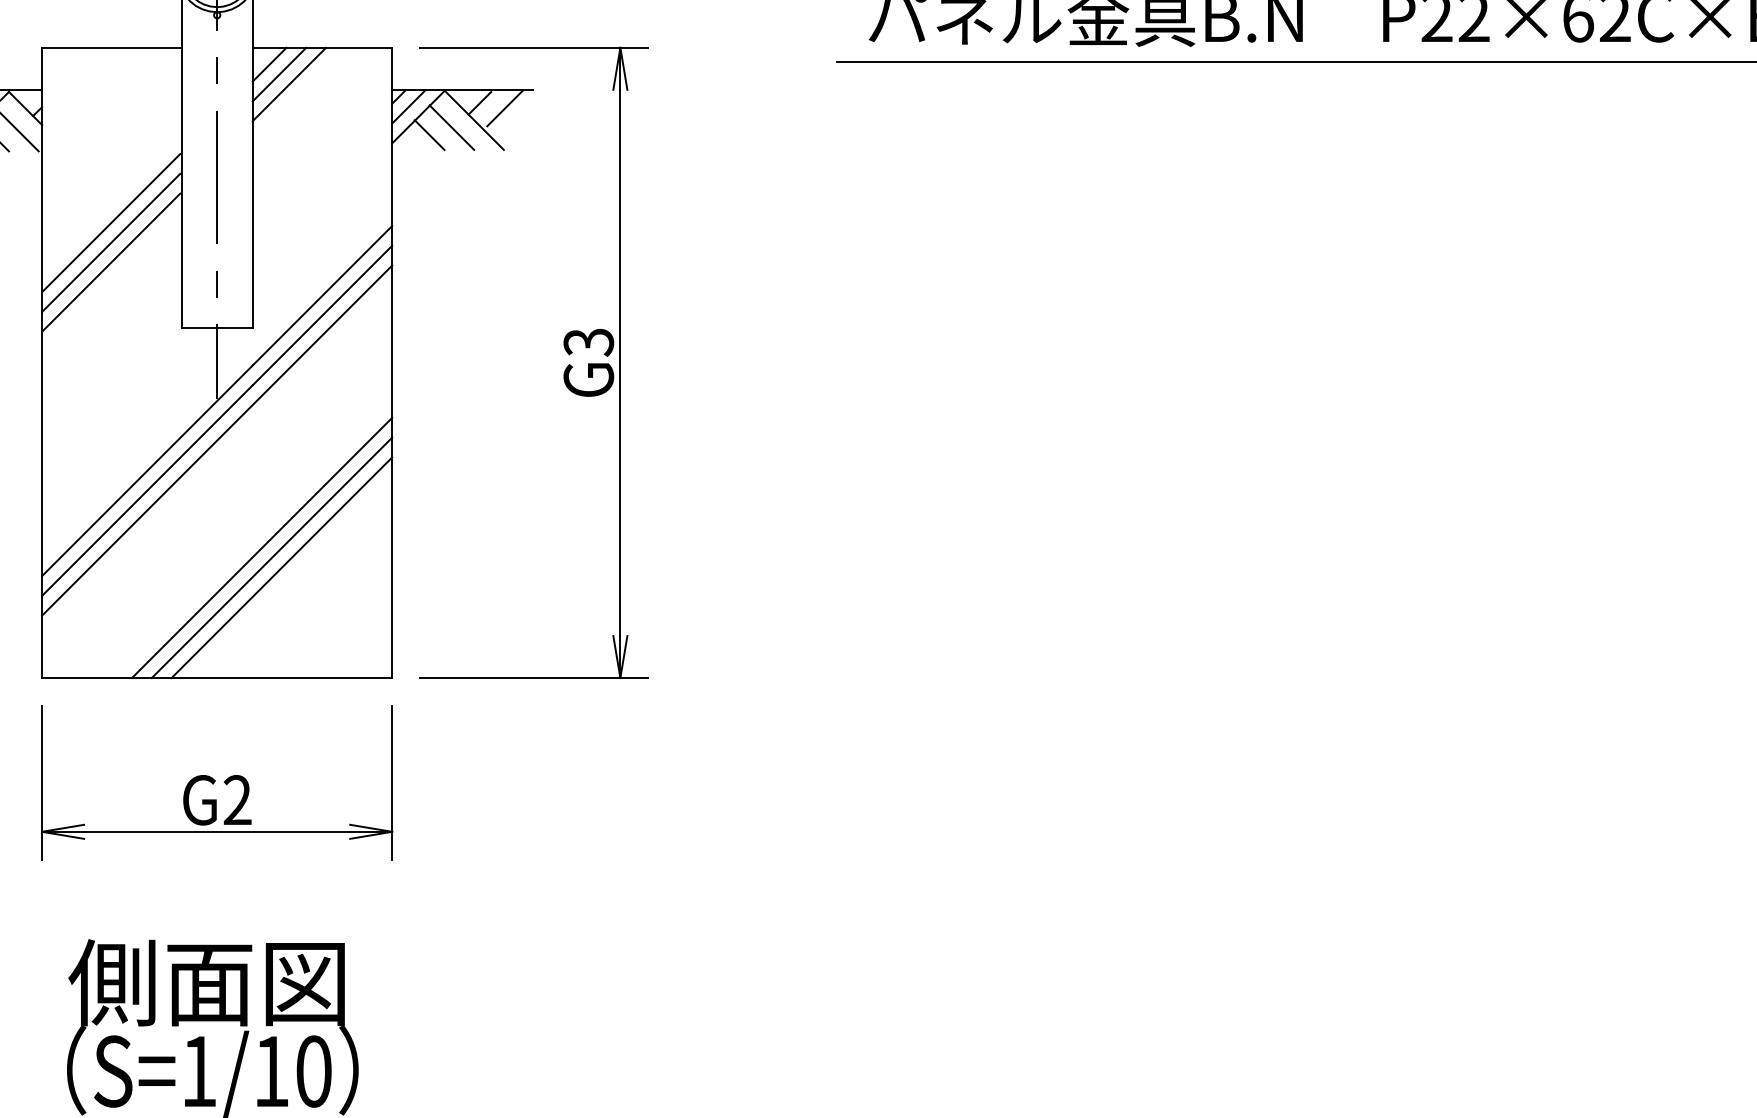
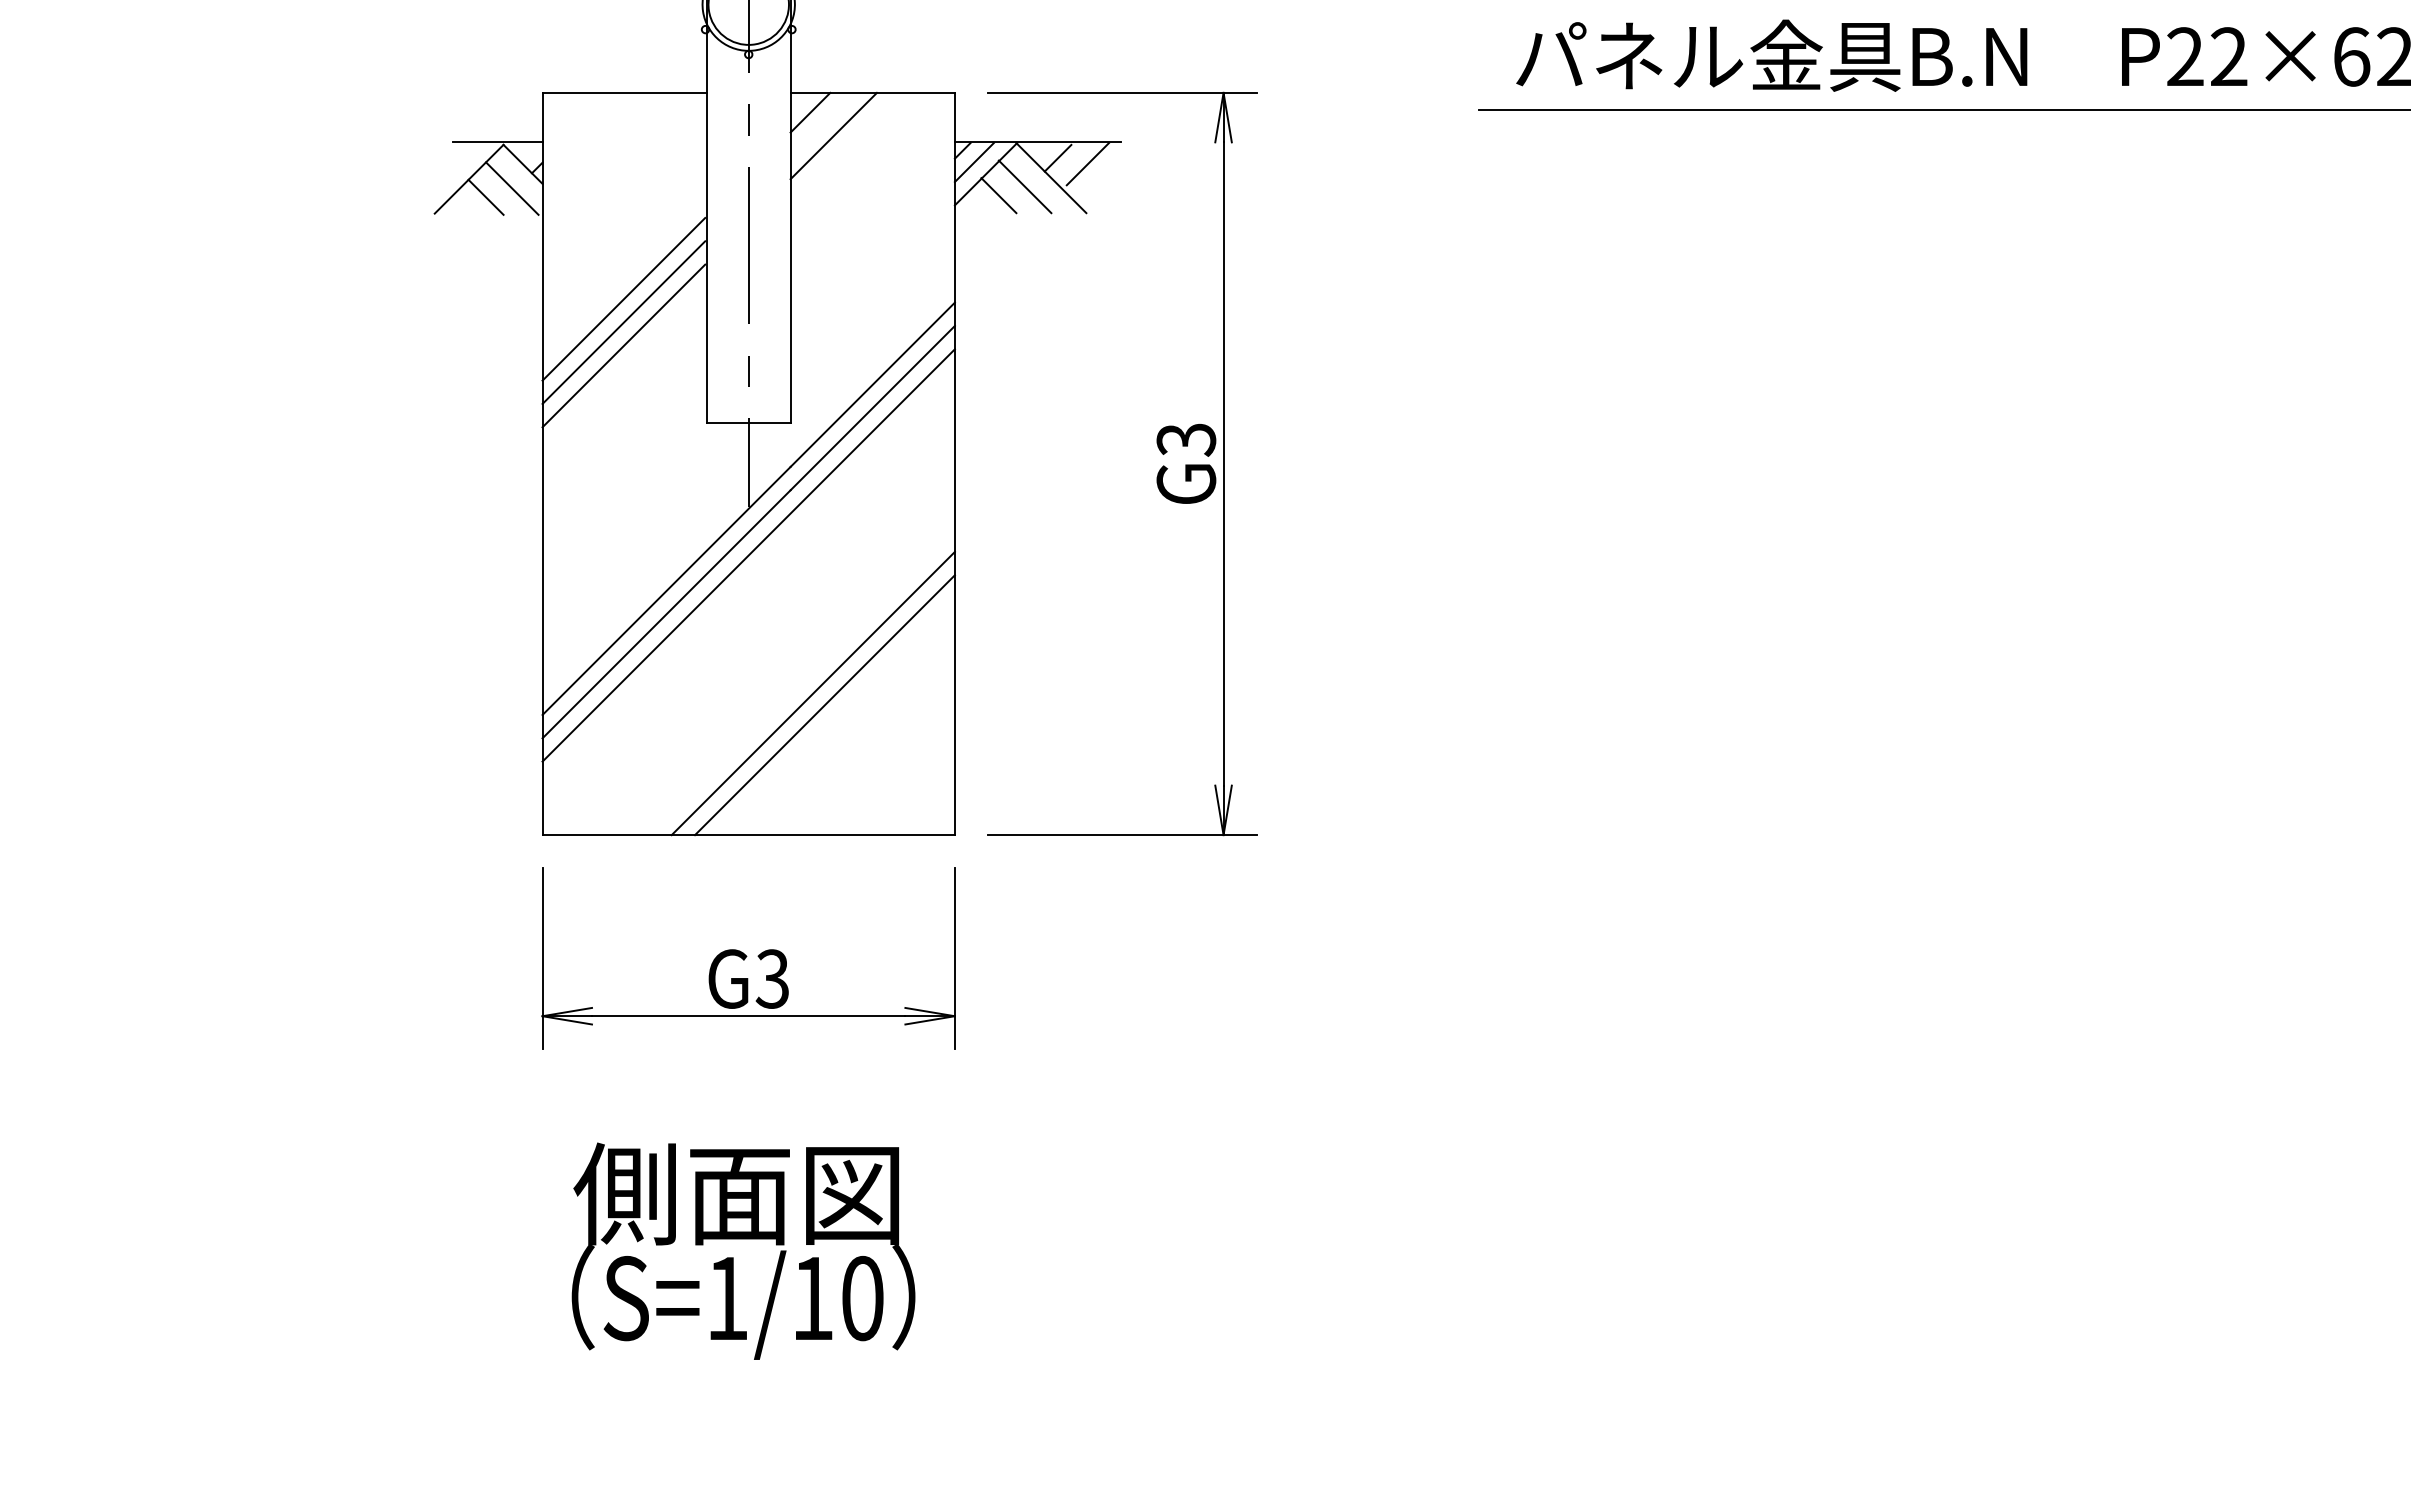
line: (278, 73) -> (821, 123), removed
line: (262, 547) -> (801, 681), removed
text: (237, 799) -> (772, 978), G2 -> G3

